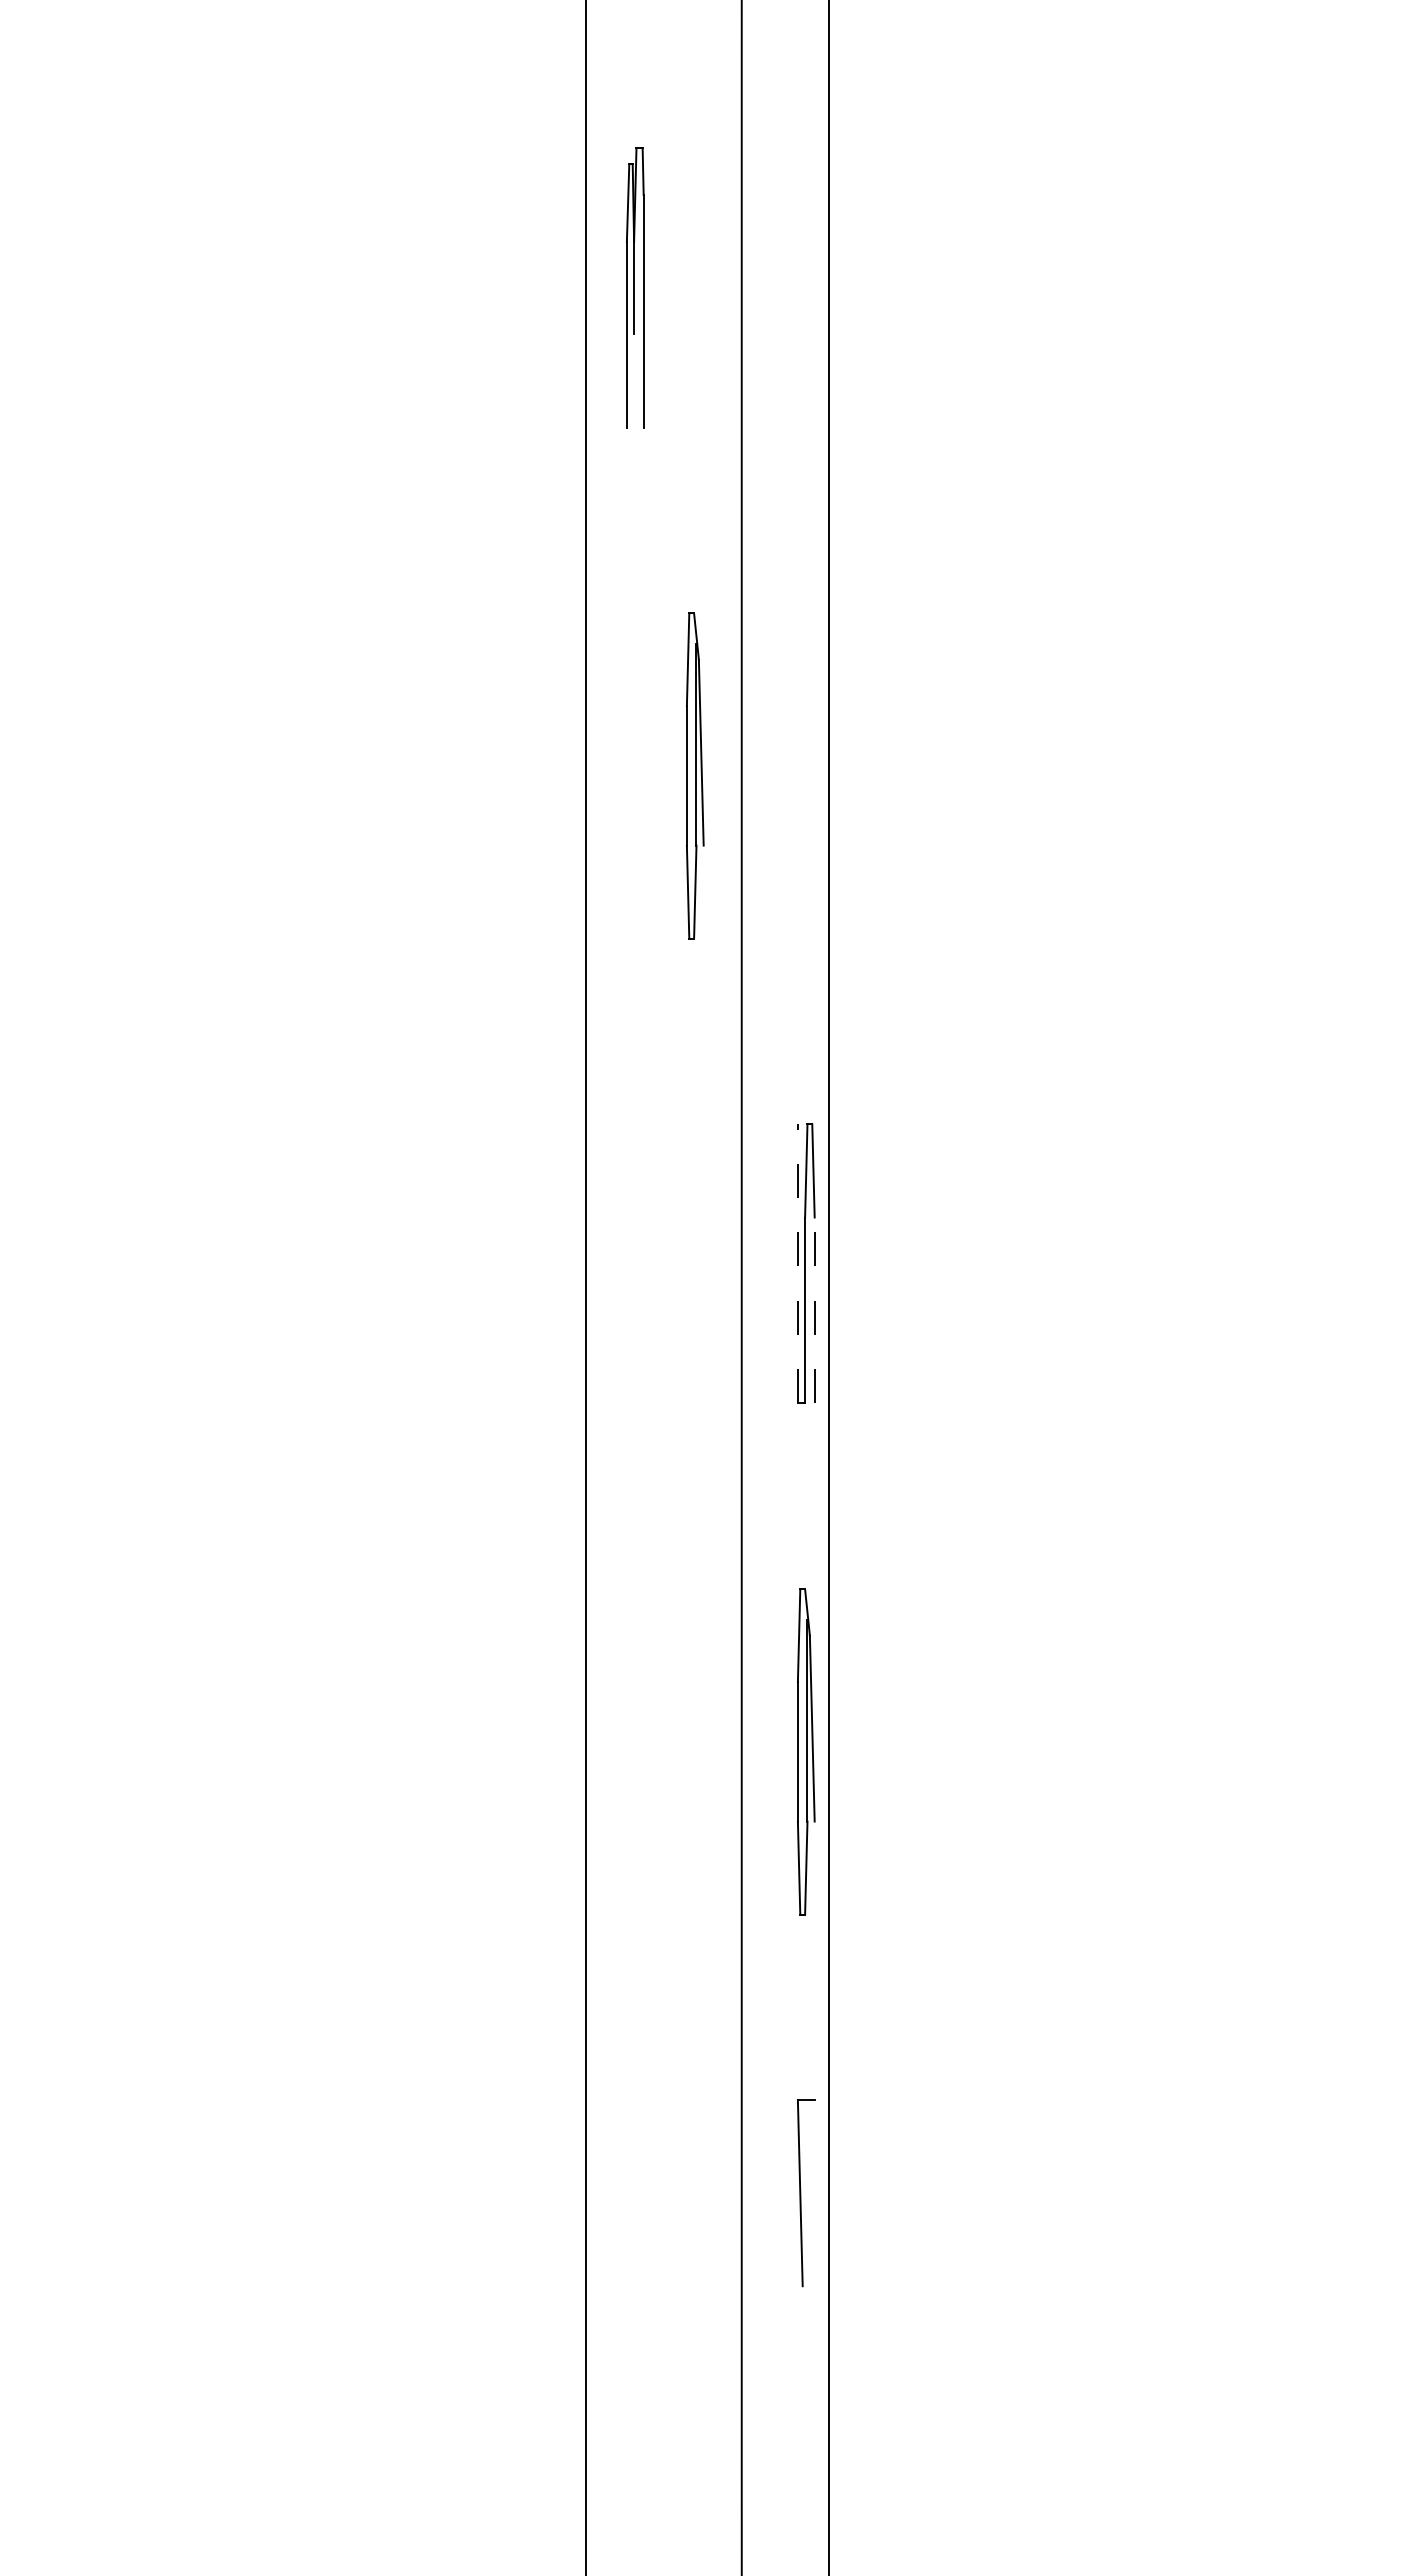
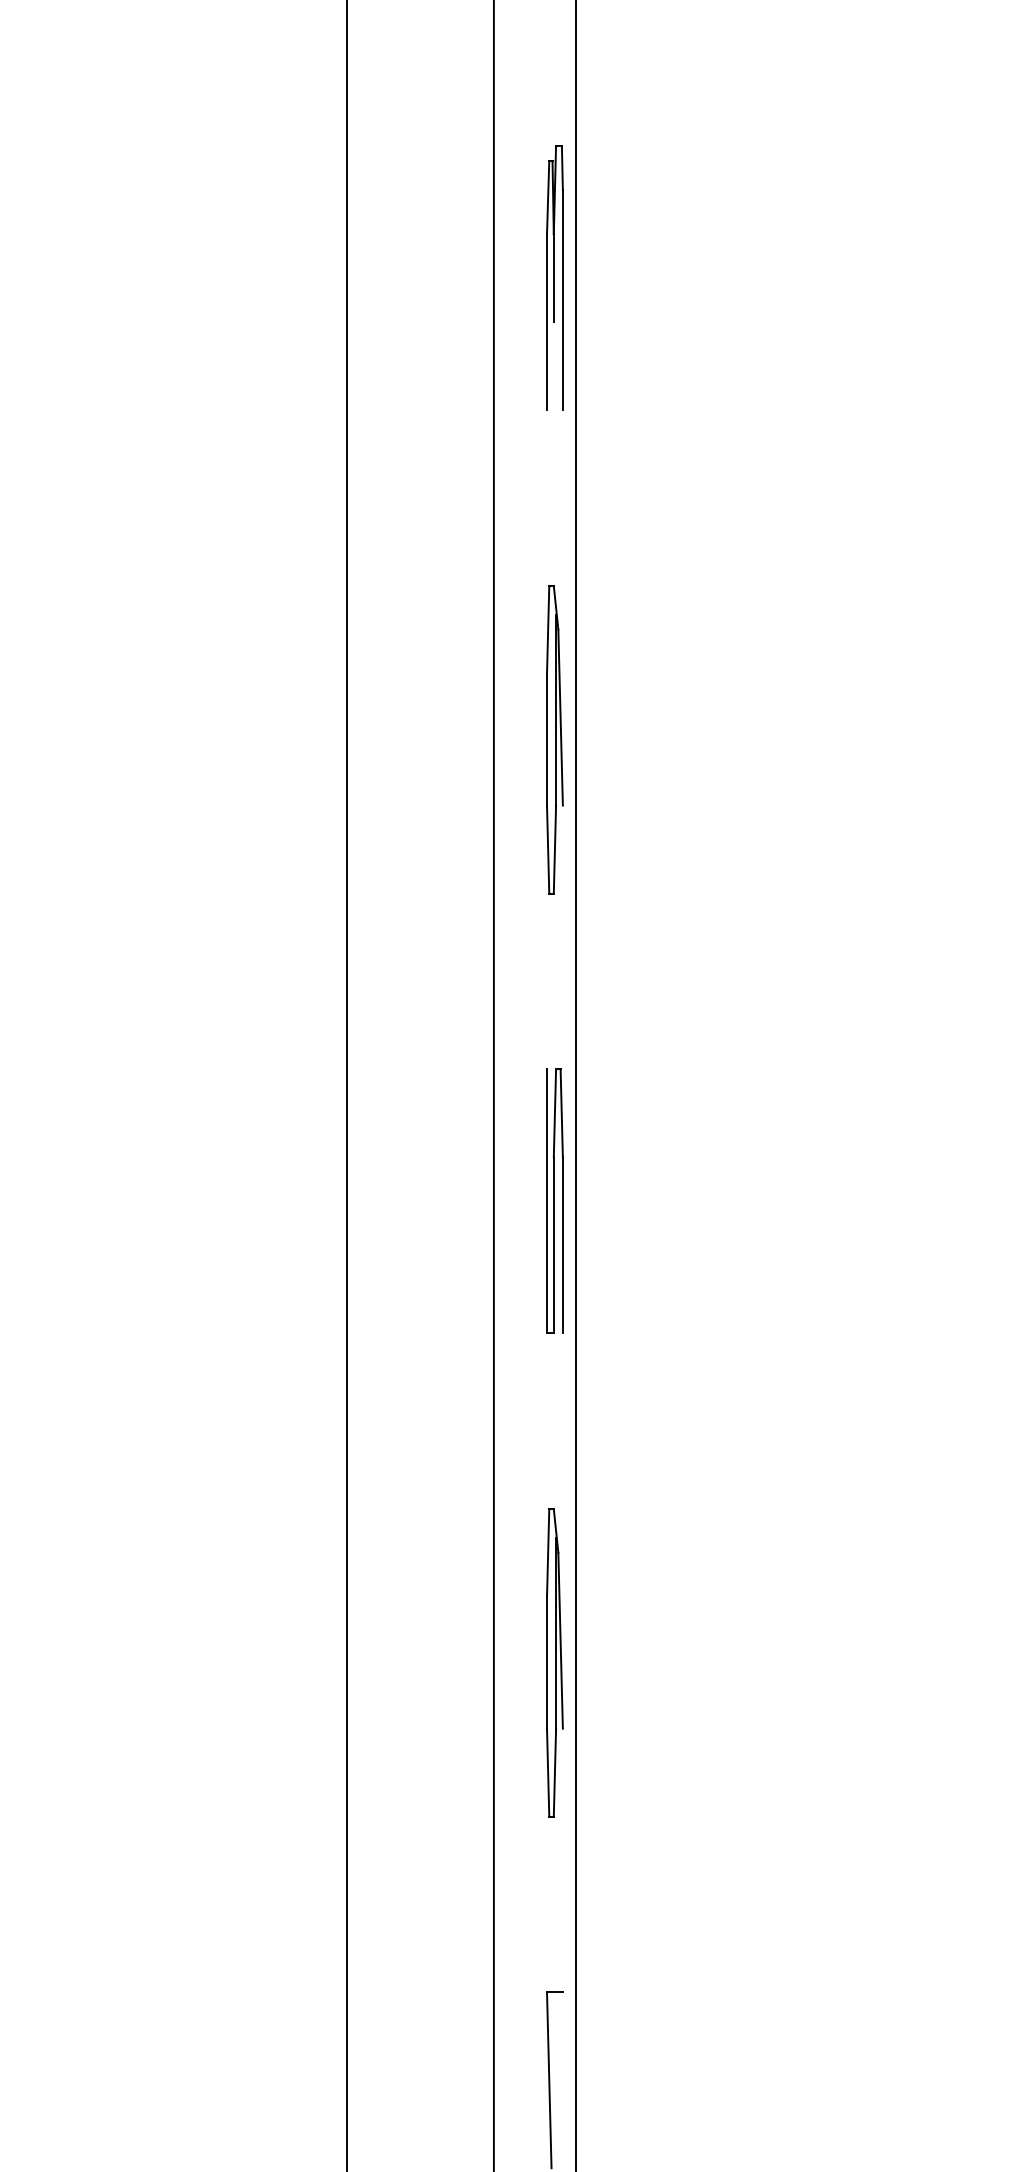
part: (635, 287) -> (555, 277), moved
part: (695, 775) -> (555, 739), moved
line: (797, 1263) -> (546, 1200), dashed -> solid
line: (814, 1310) -> (562, 1245), dashed -> solid

